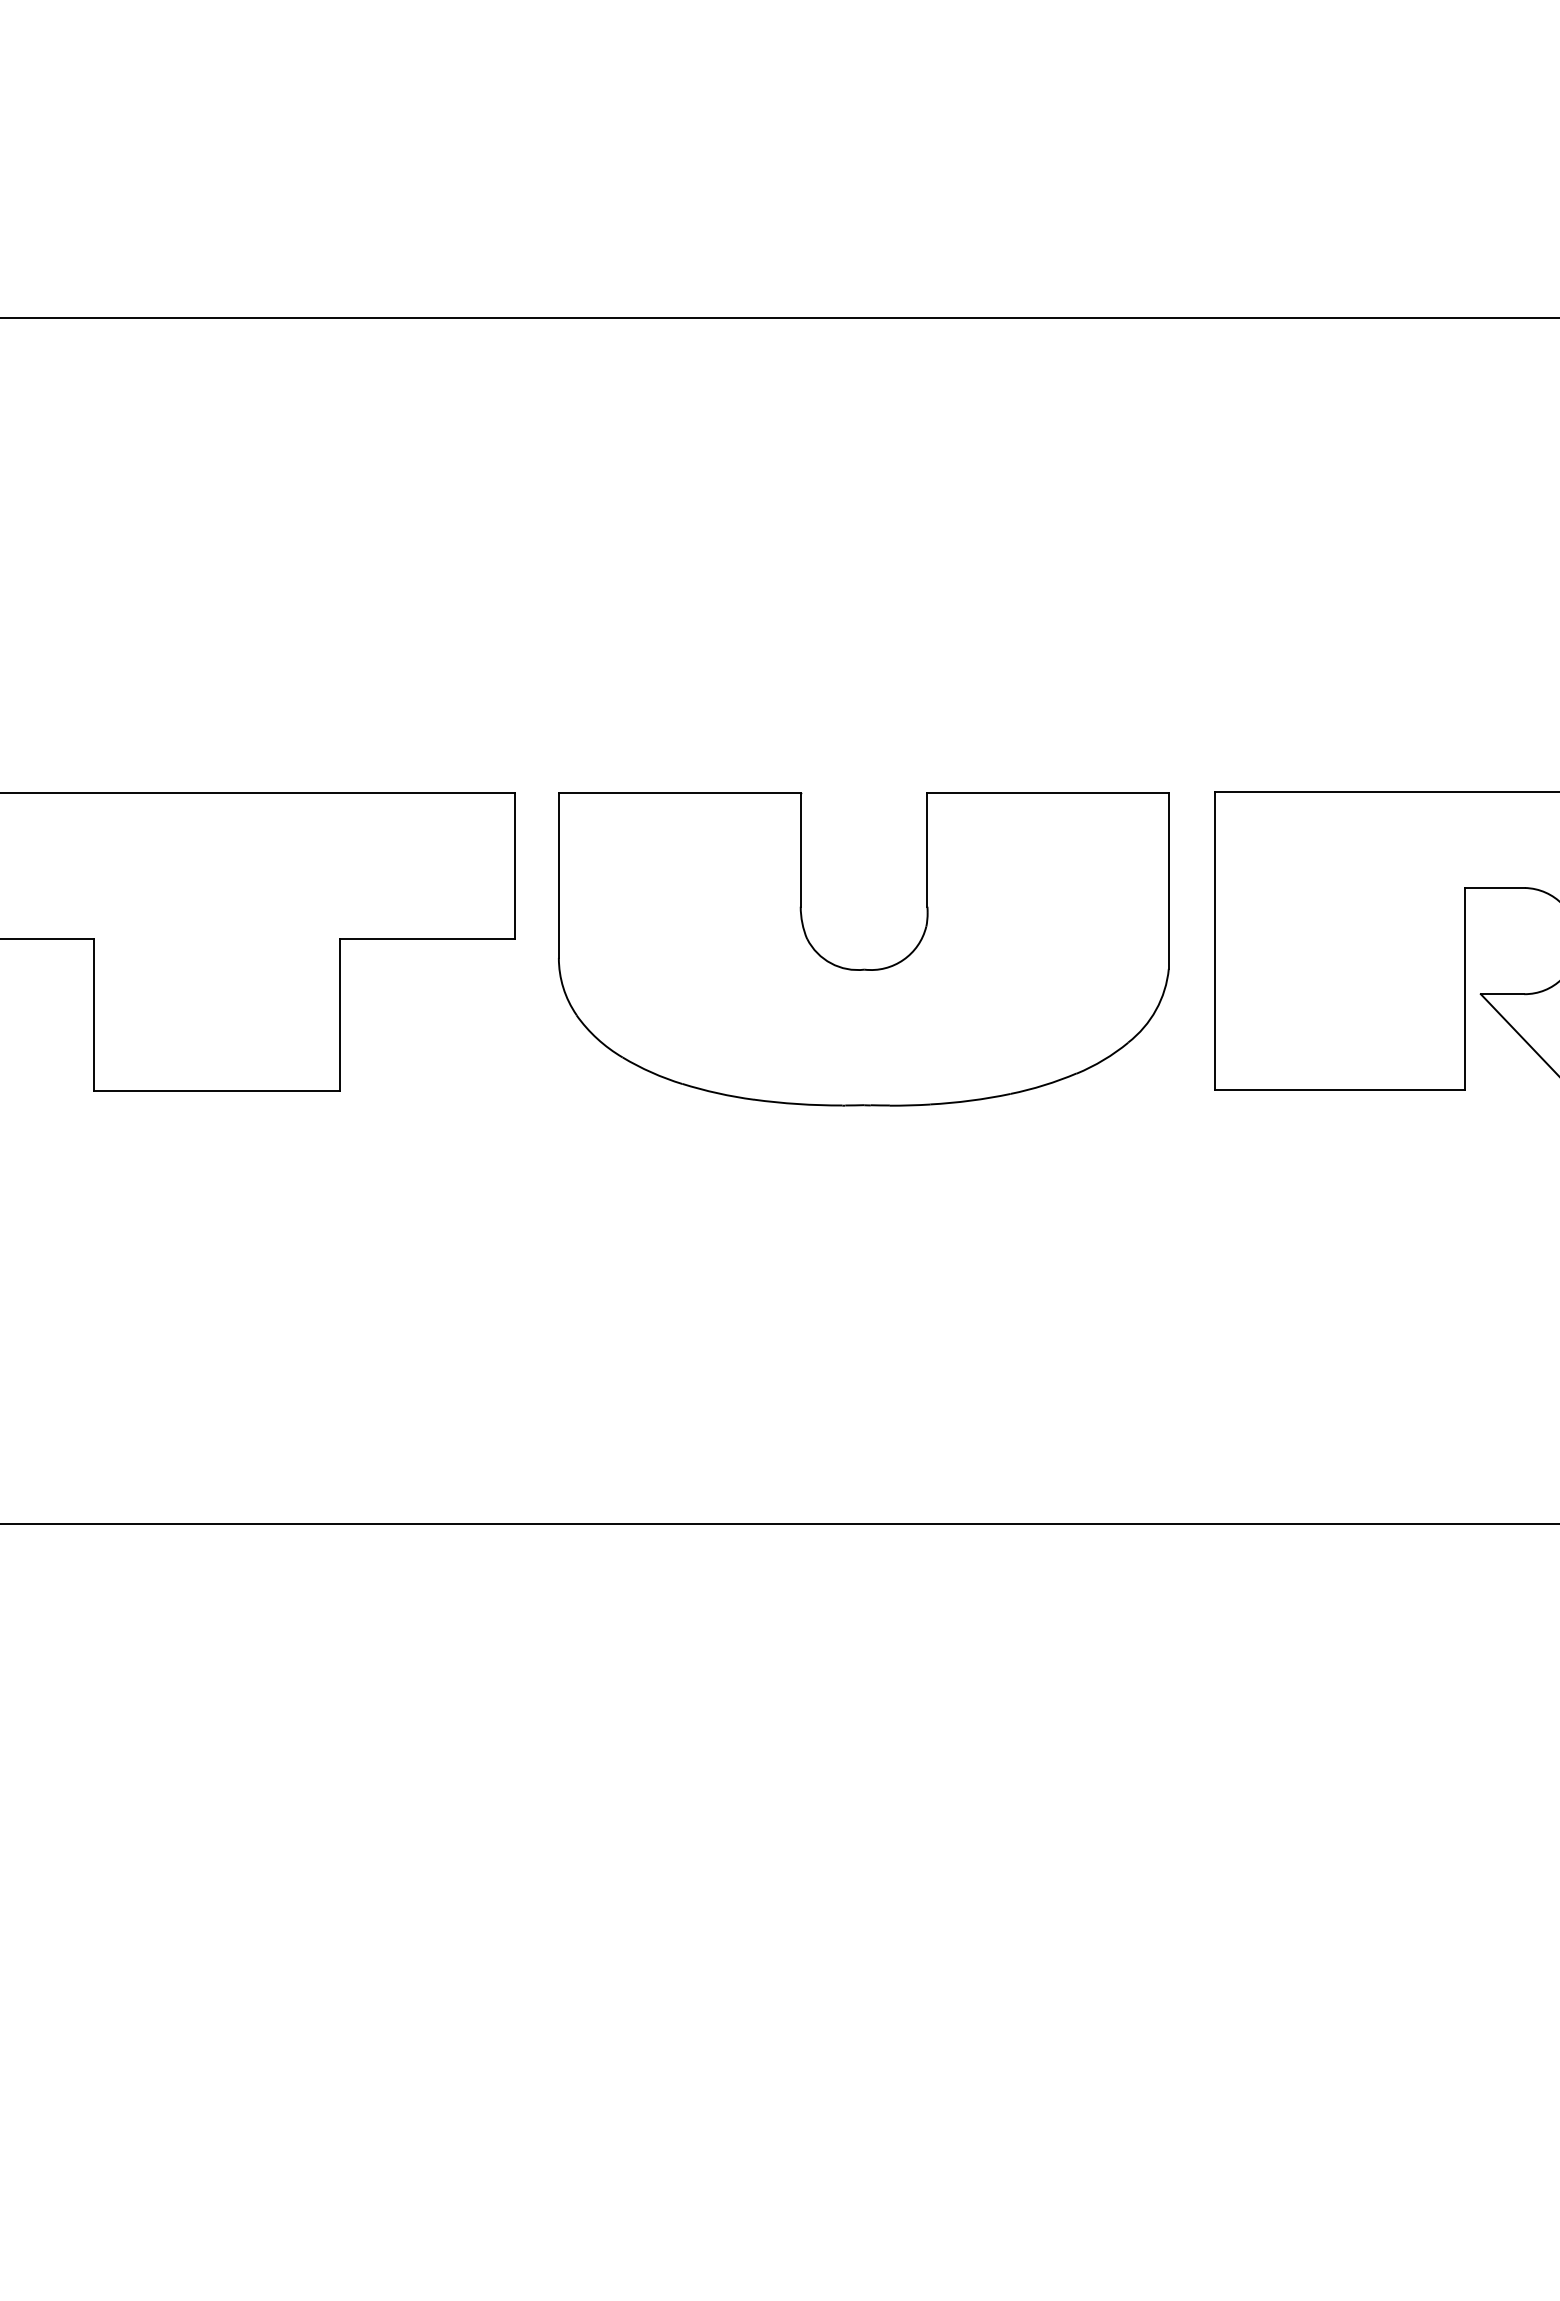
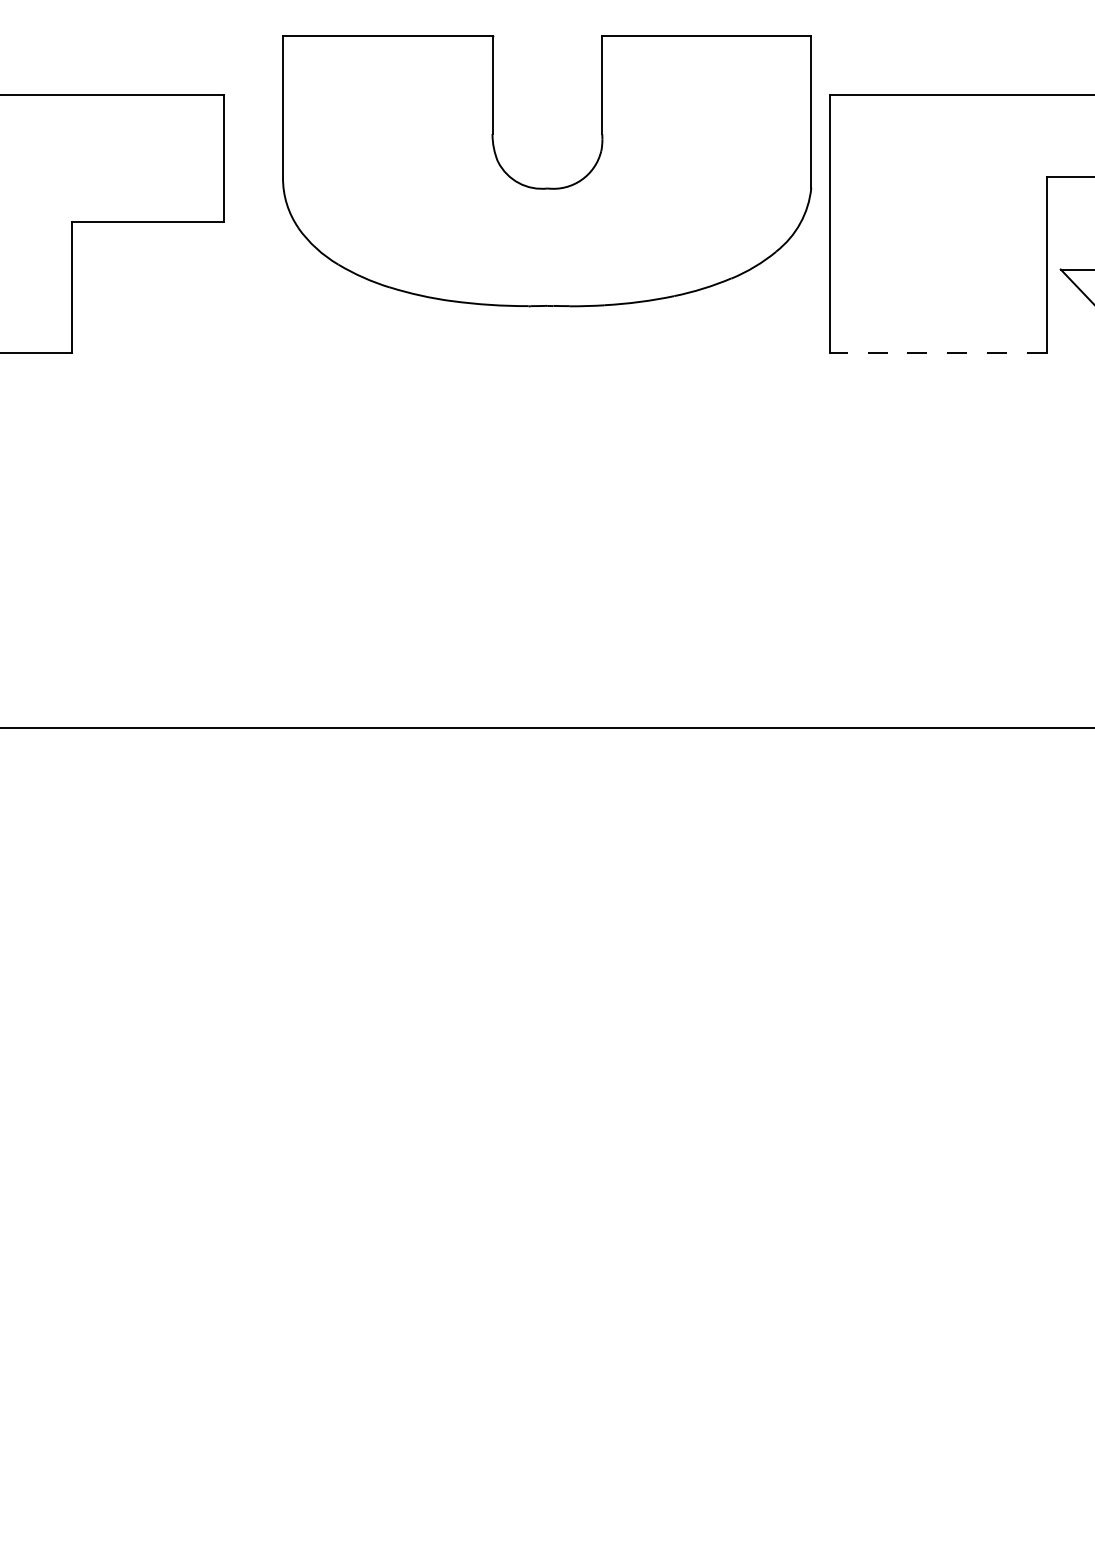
part: (863, 968) -> (546, 187), moved
line: (1339, 1090) -> (938, 352), solid -> dashed

